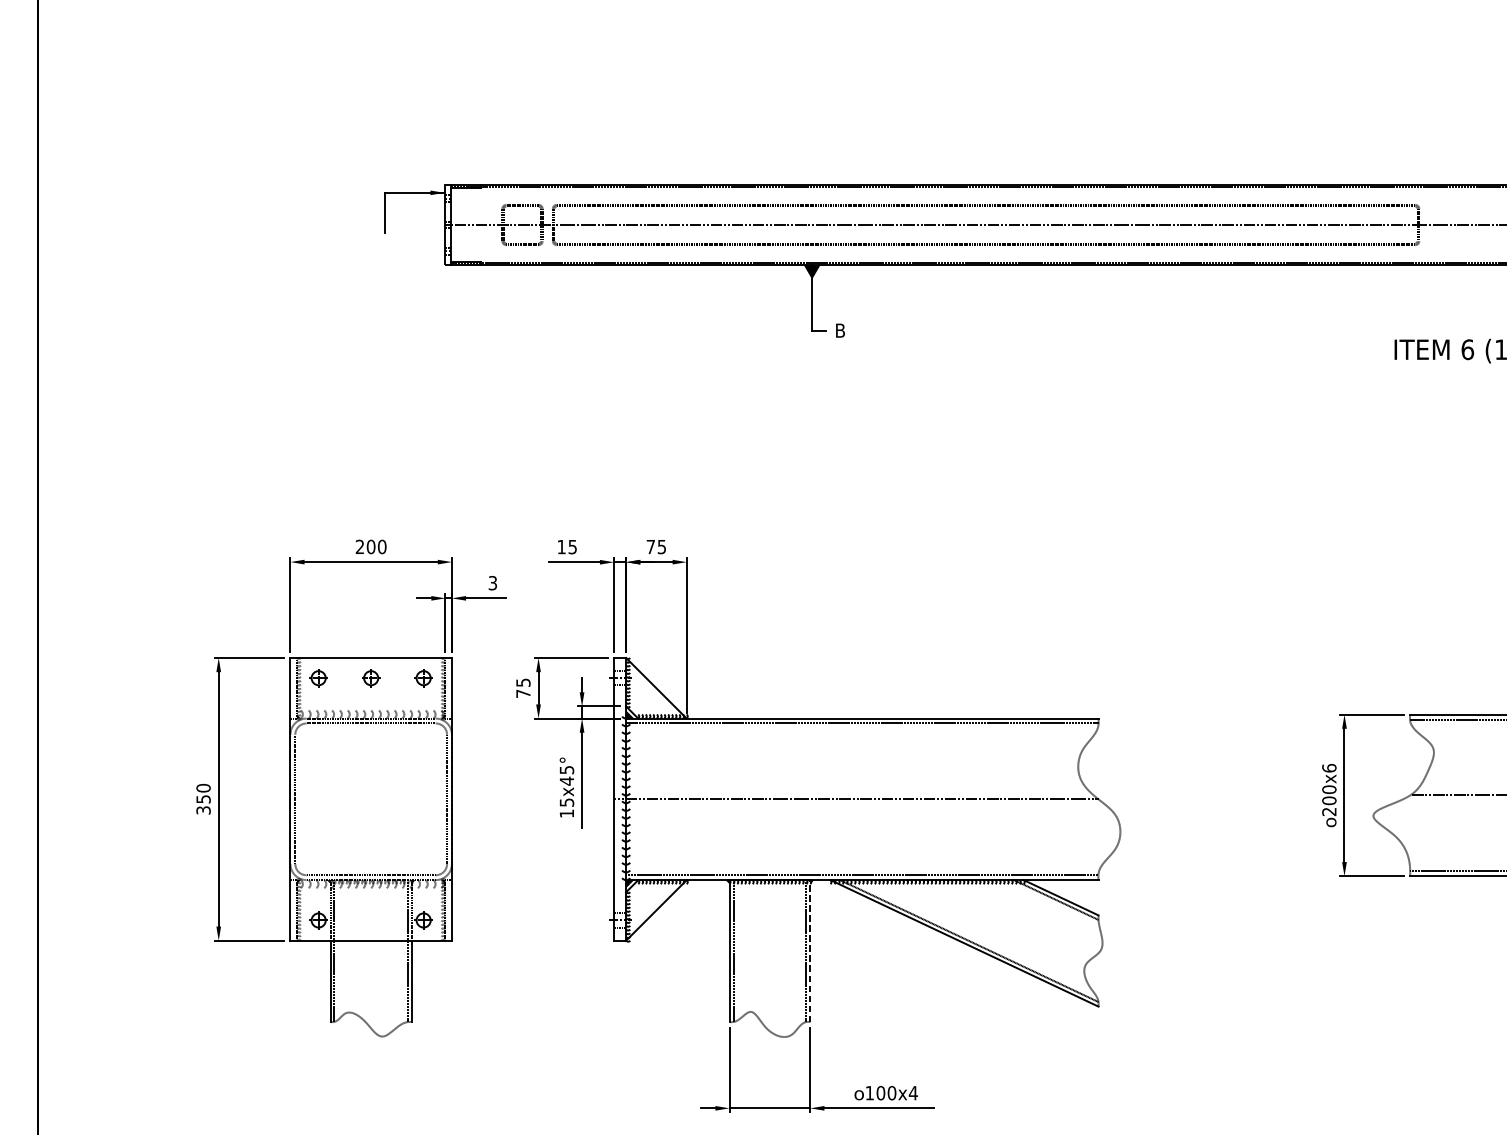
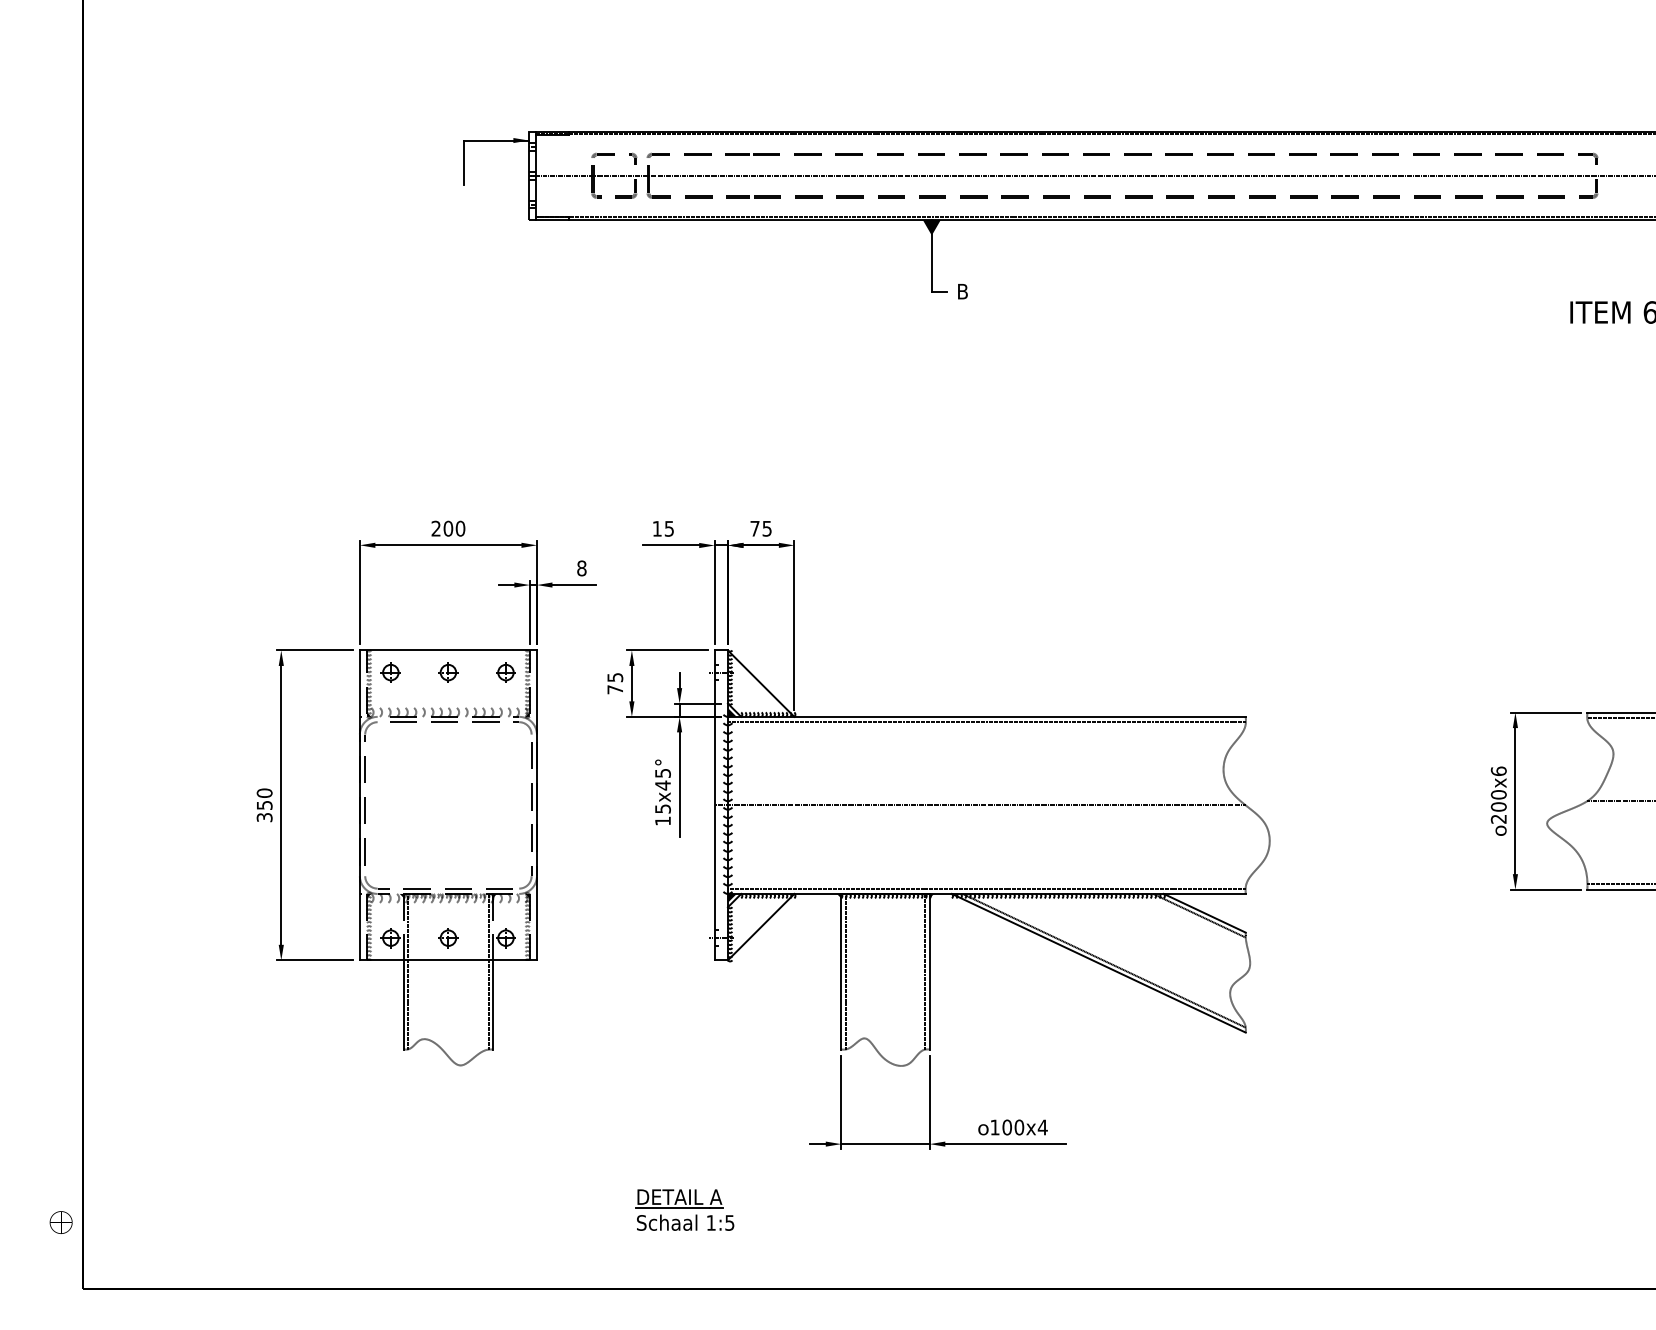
text: (492, 583) -> (581, 568), 3 -> 8
part: (371, 920) -> (448, 938), added
line: (810, 950) -> (929, 971), dashed -> solid

